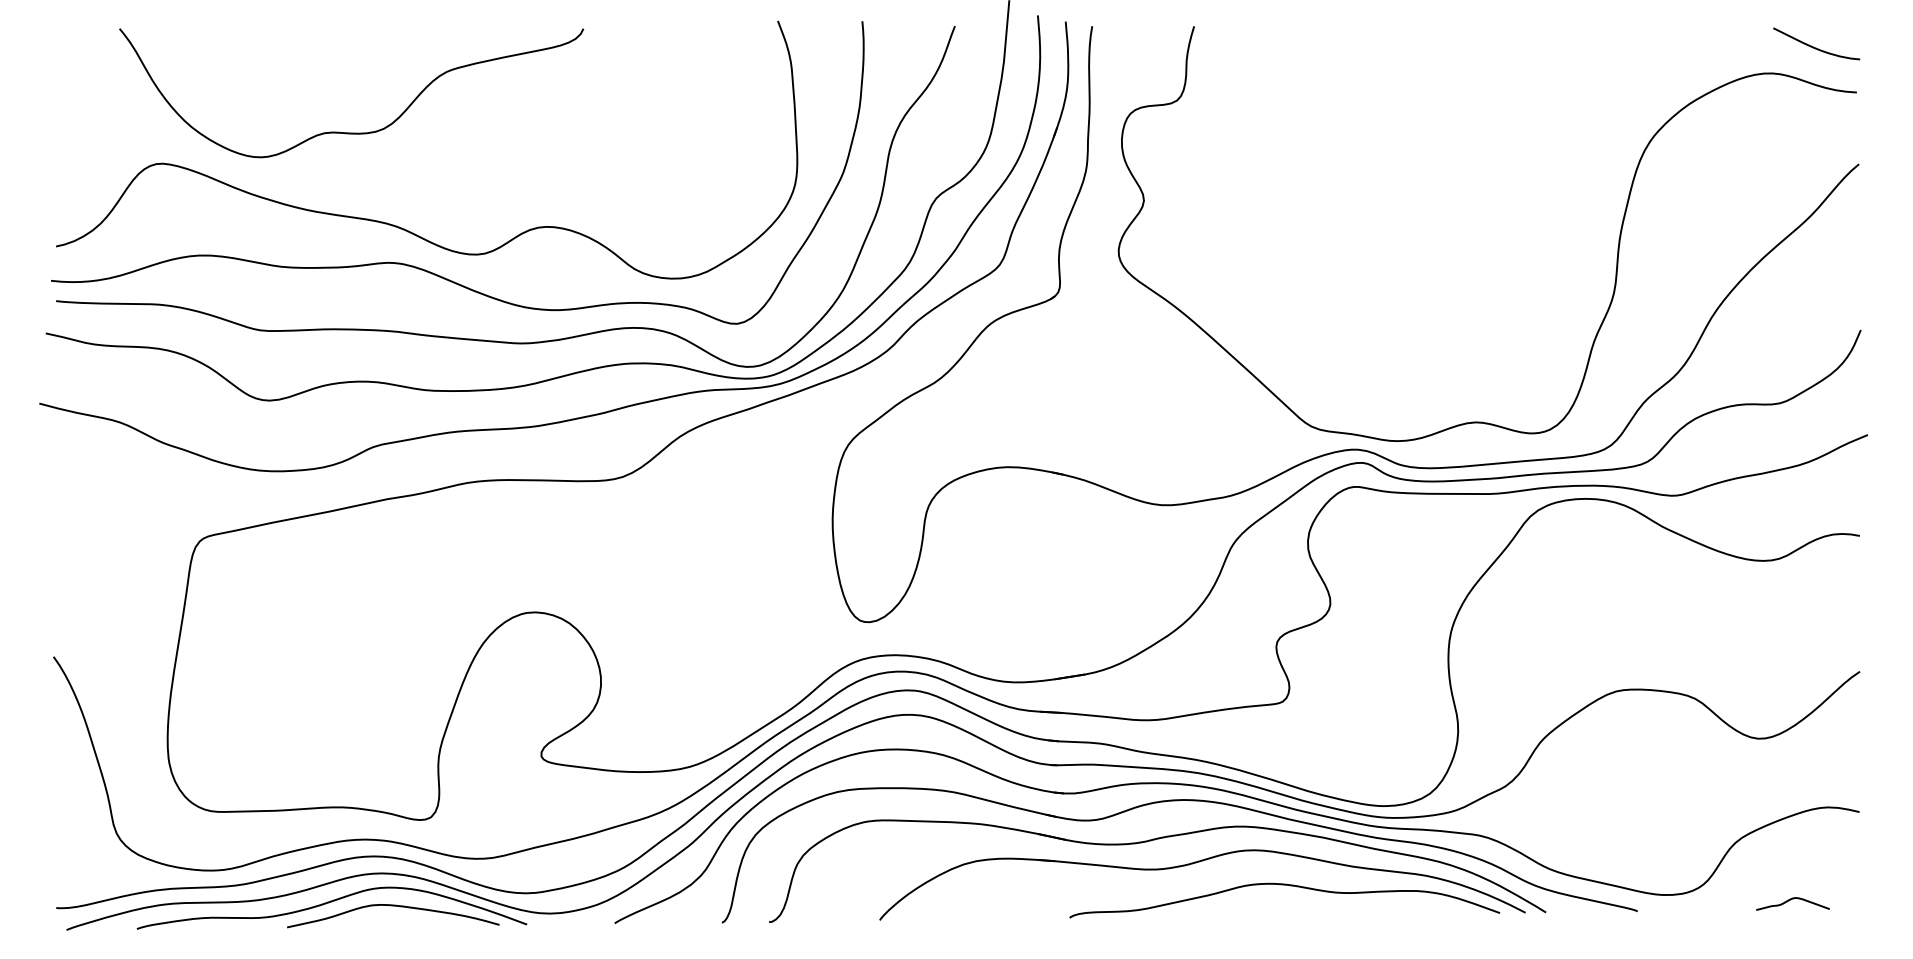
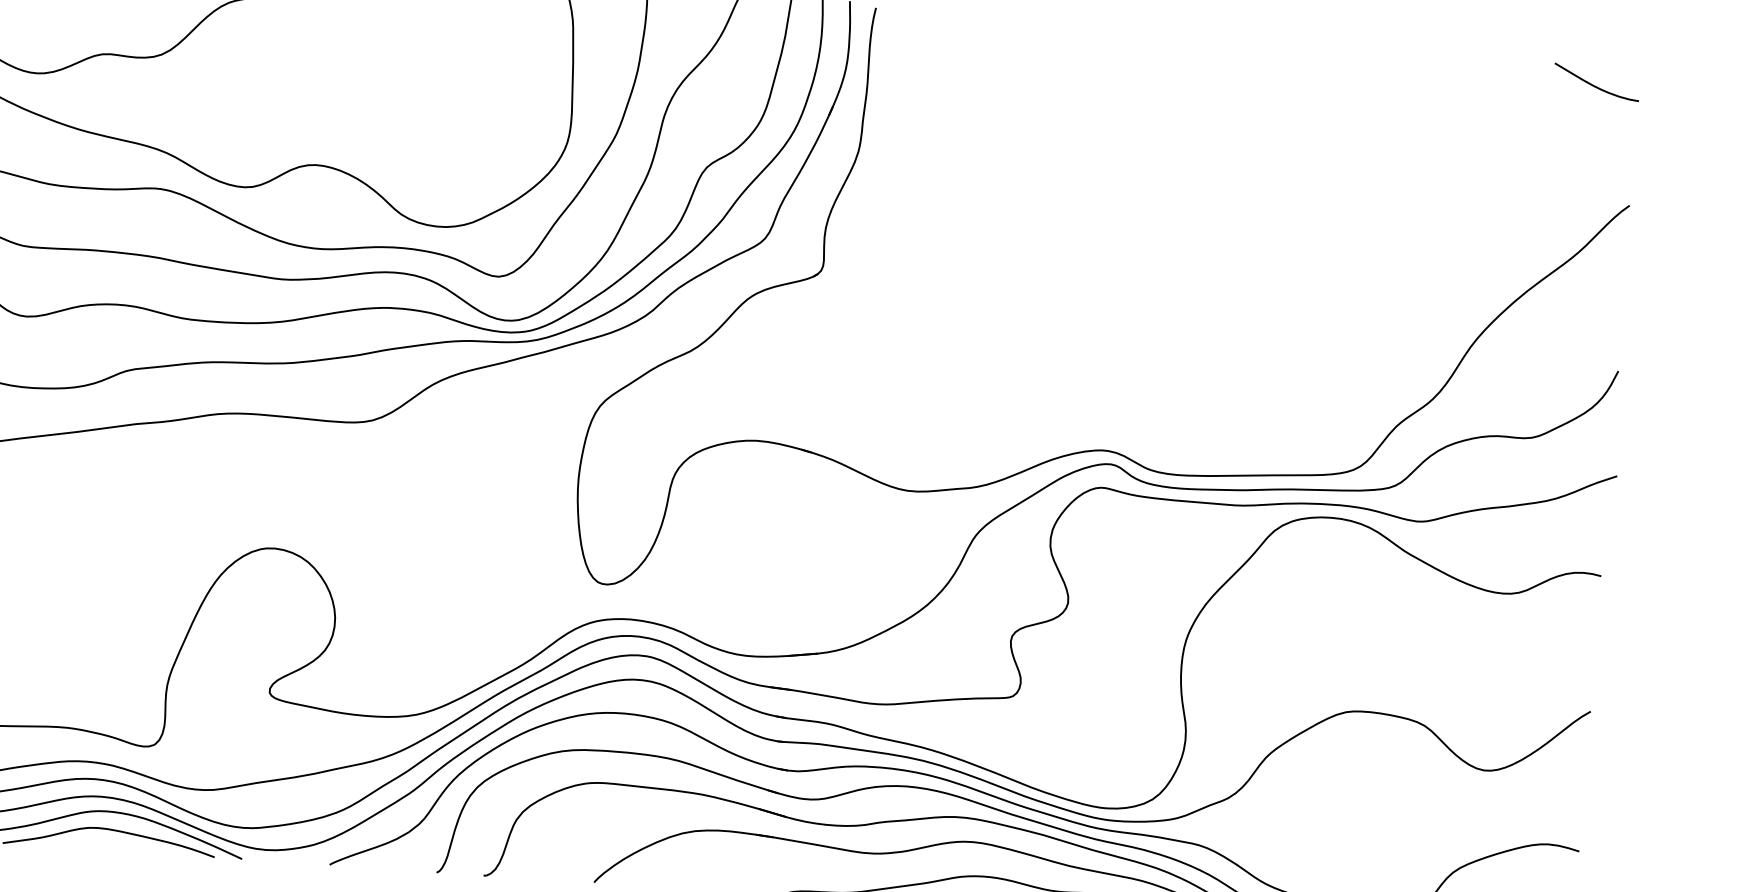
curve: (1617, 247) -> (1382, 269), removed

